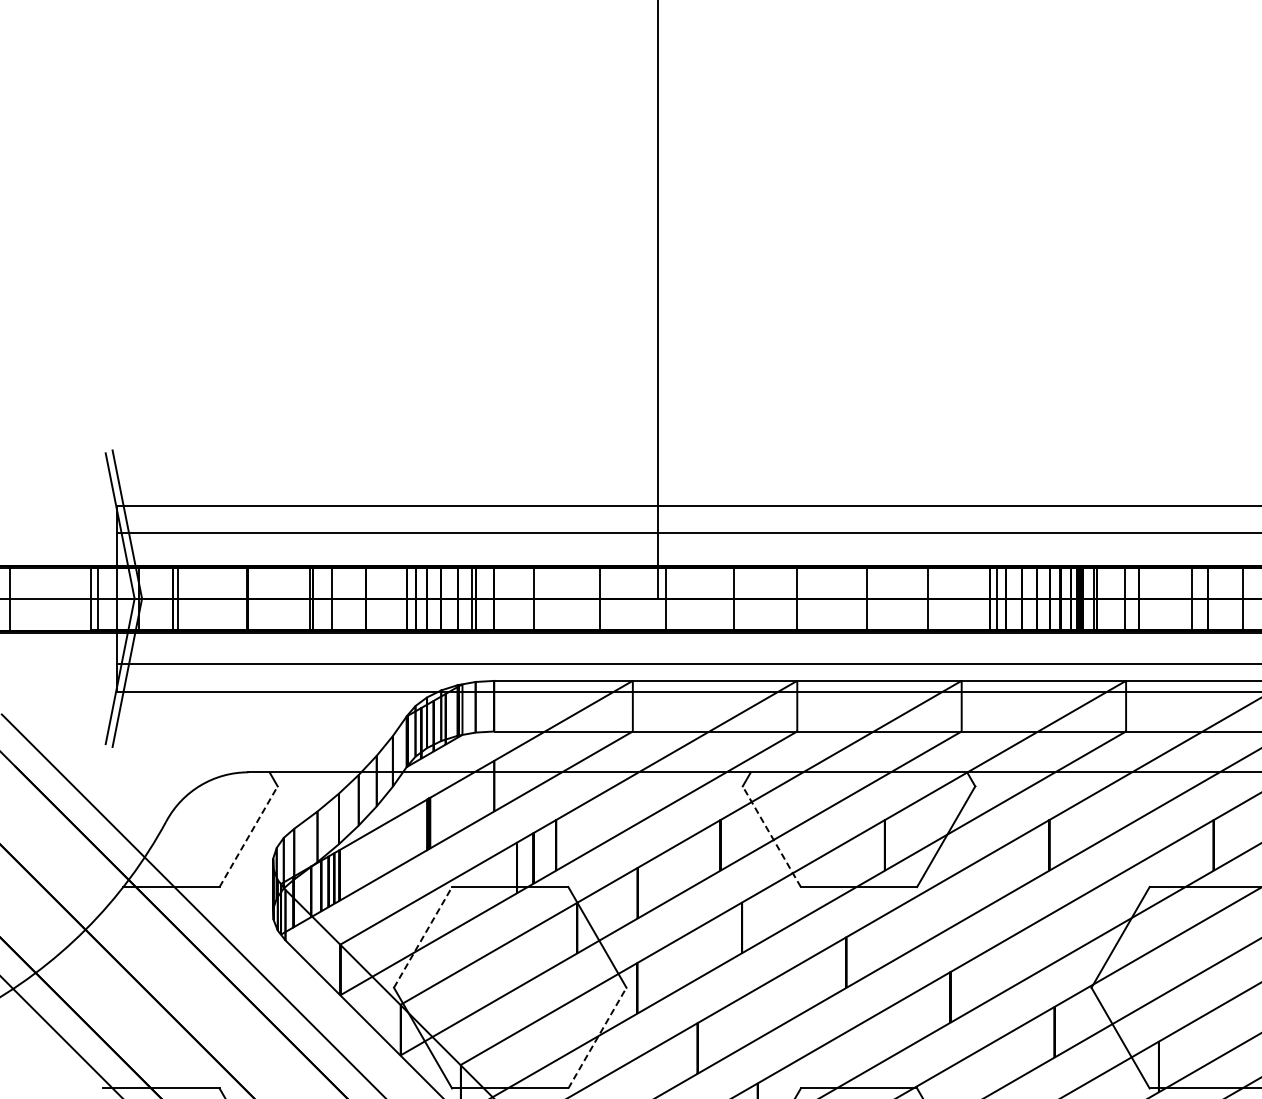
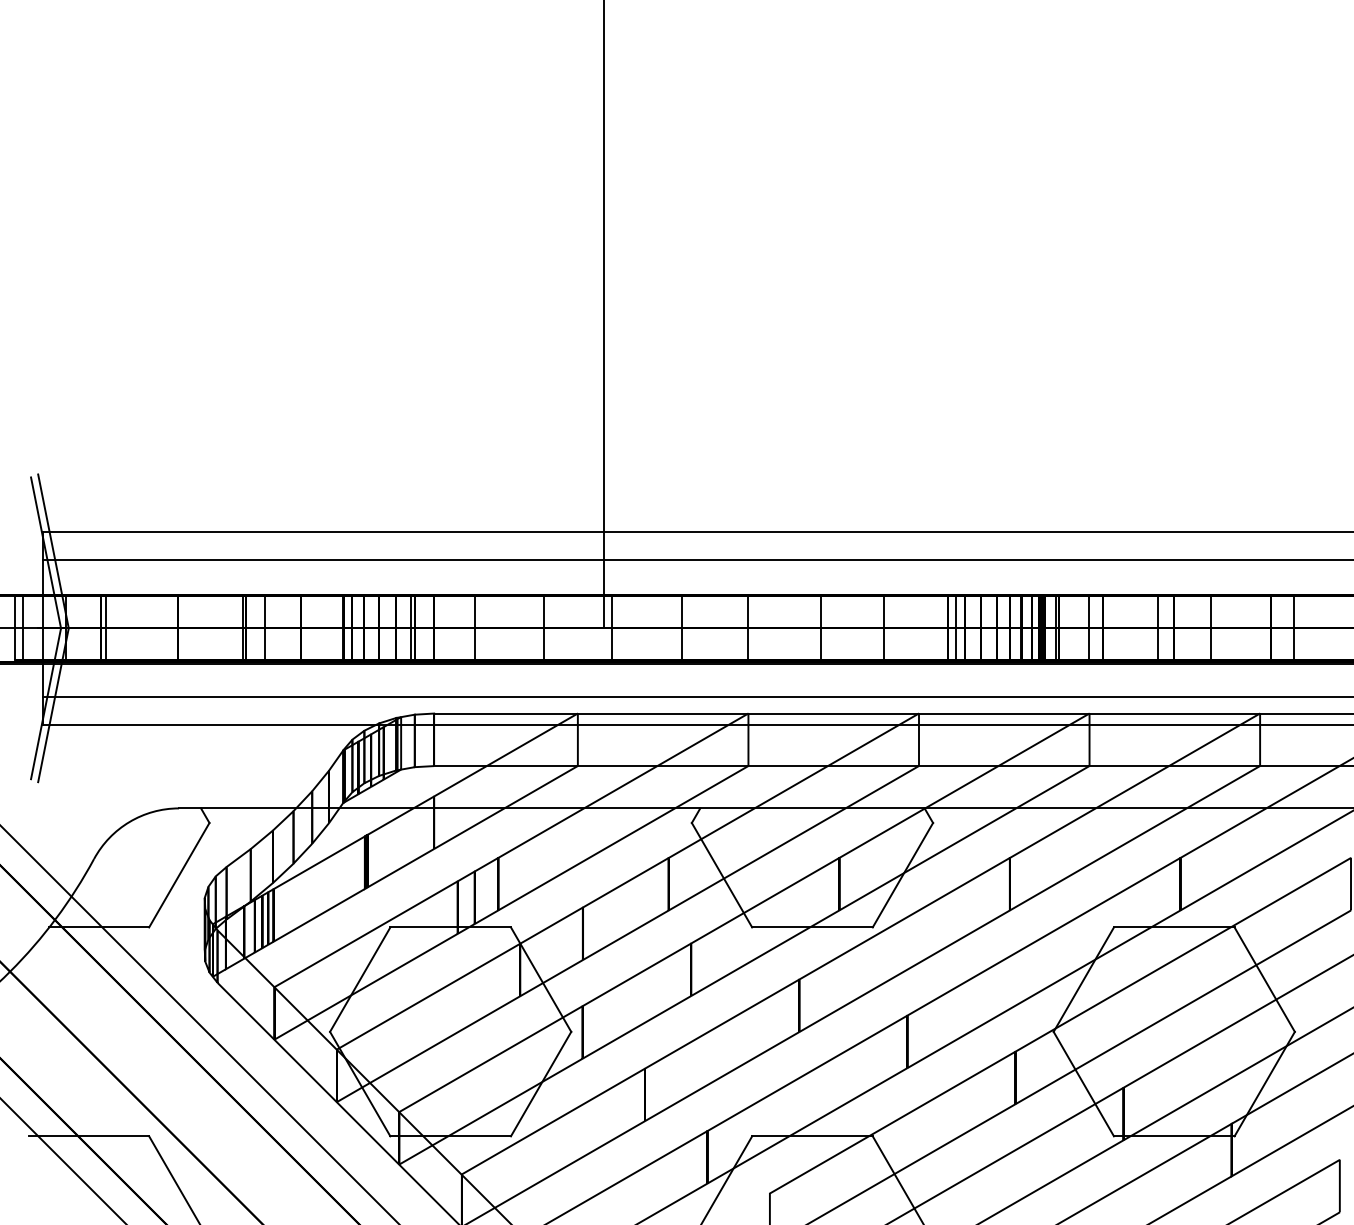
line: (248, 836) -> (179, 874), dashed -> solid
line: (771, 836) -> (721, 874), dashed -> solid
line: (423, 937) -> (360, 979), dashed -> solid
line: (597, 1037) -> (541, 1083), dashed -> solid

